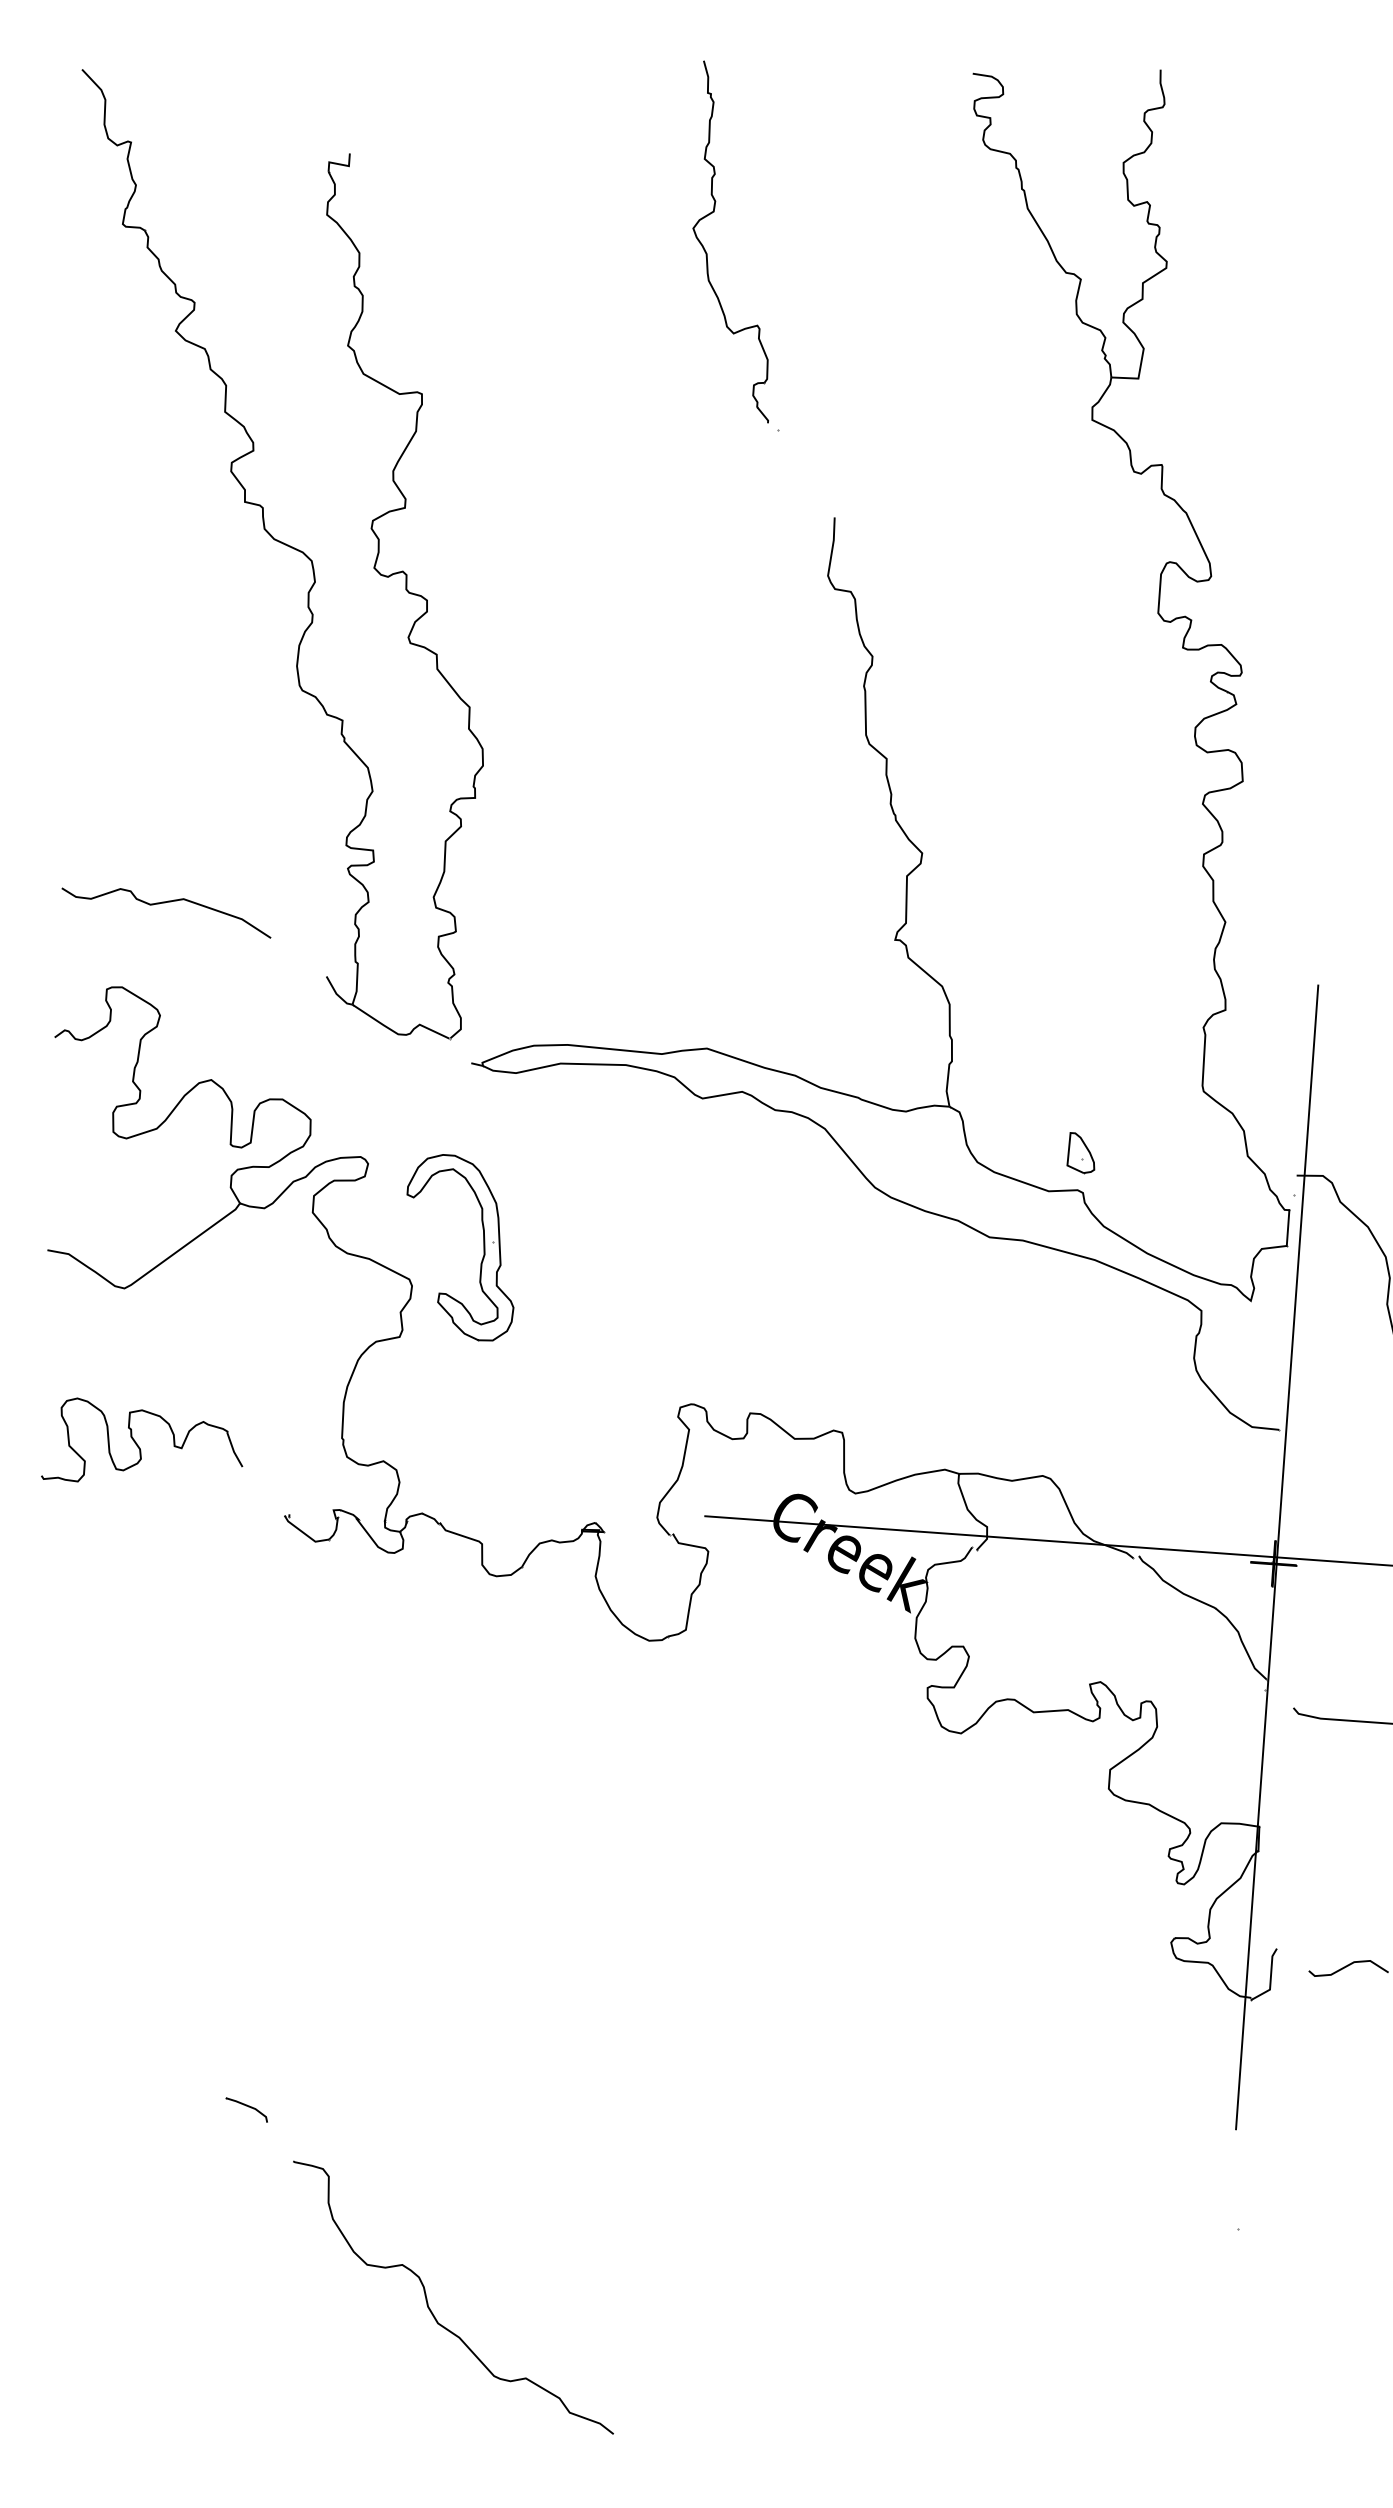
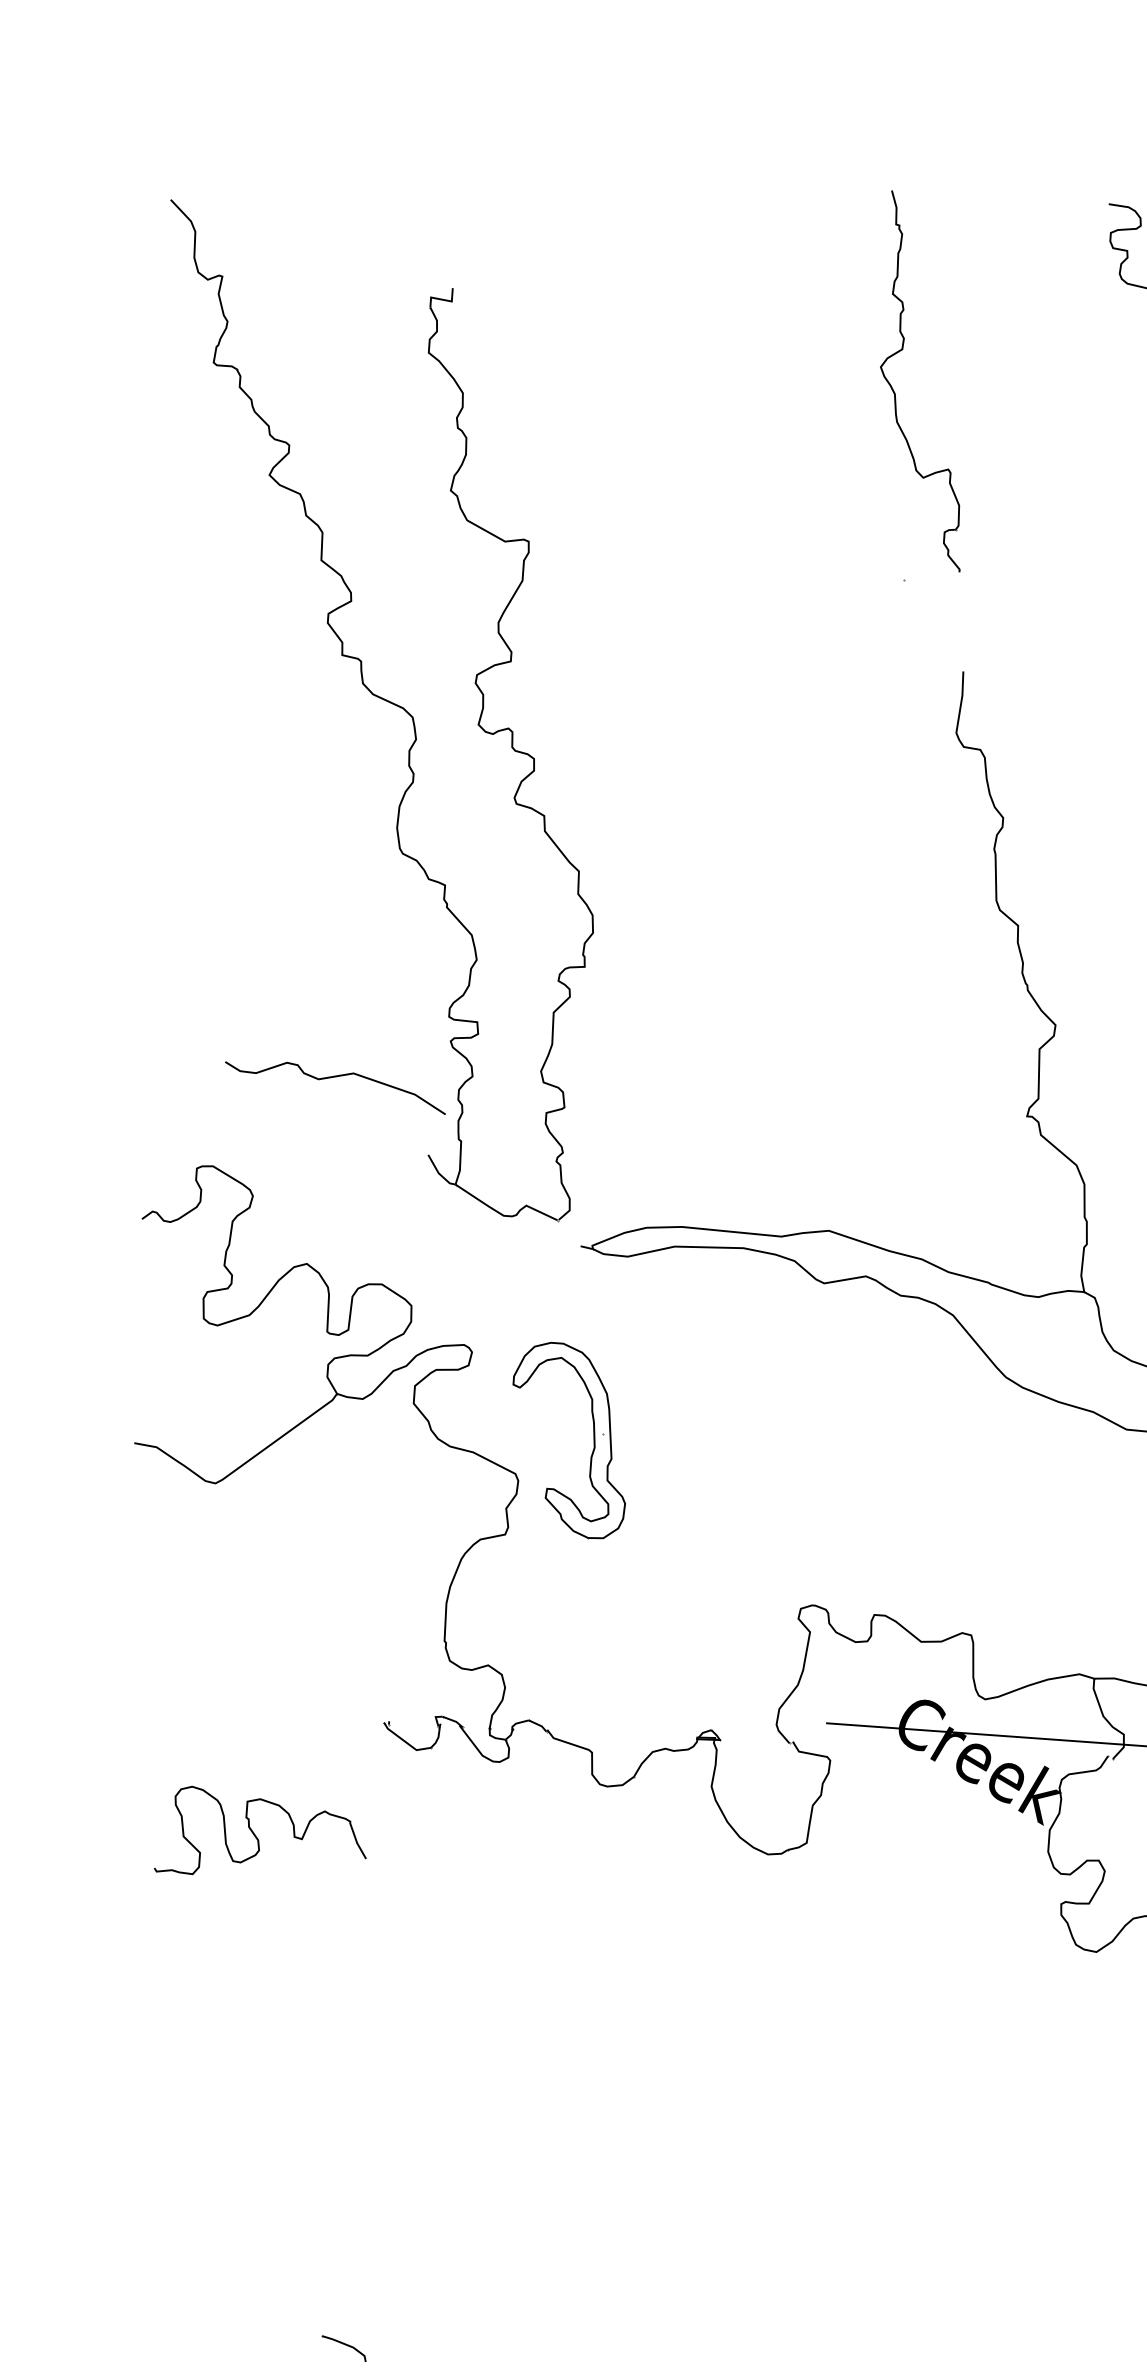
part: (707, 253) -> (895, 393), moved
curve: (165, 903) -> (334, 1078), moved
curve: (137, 1443) -> (255, 1834), moved

